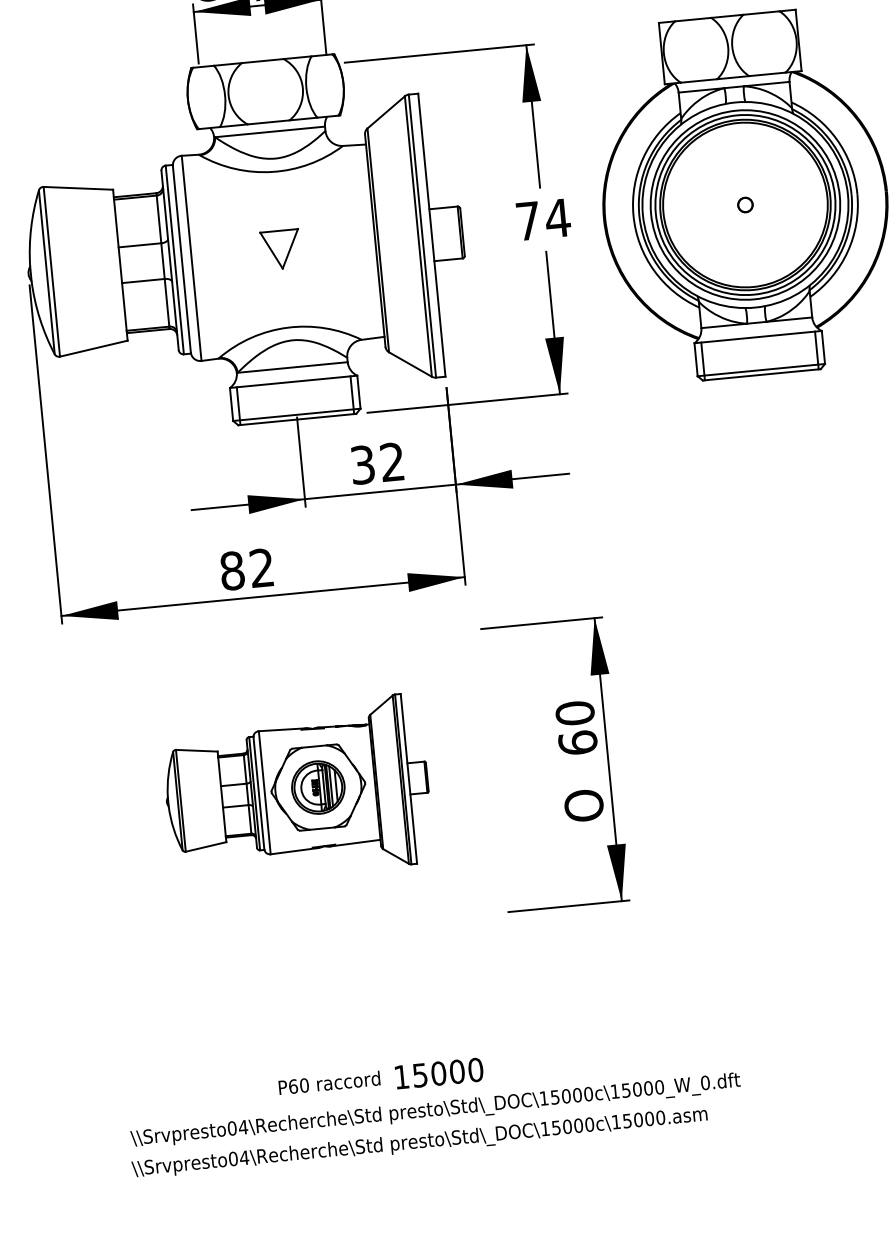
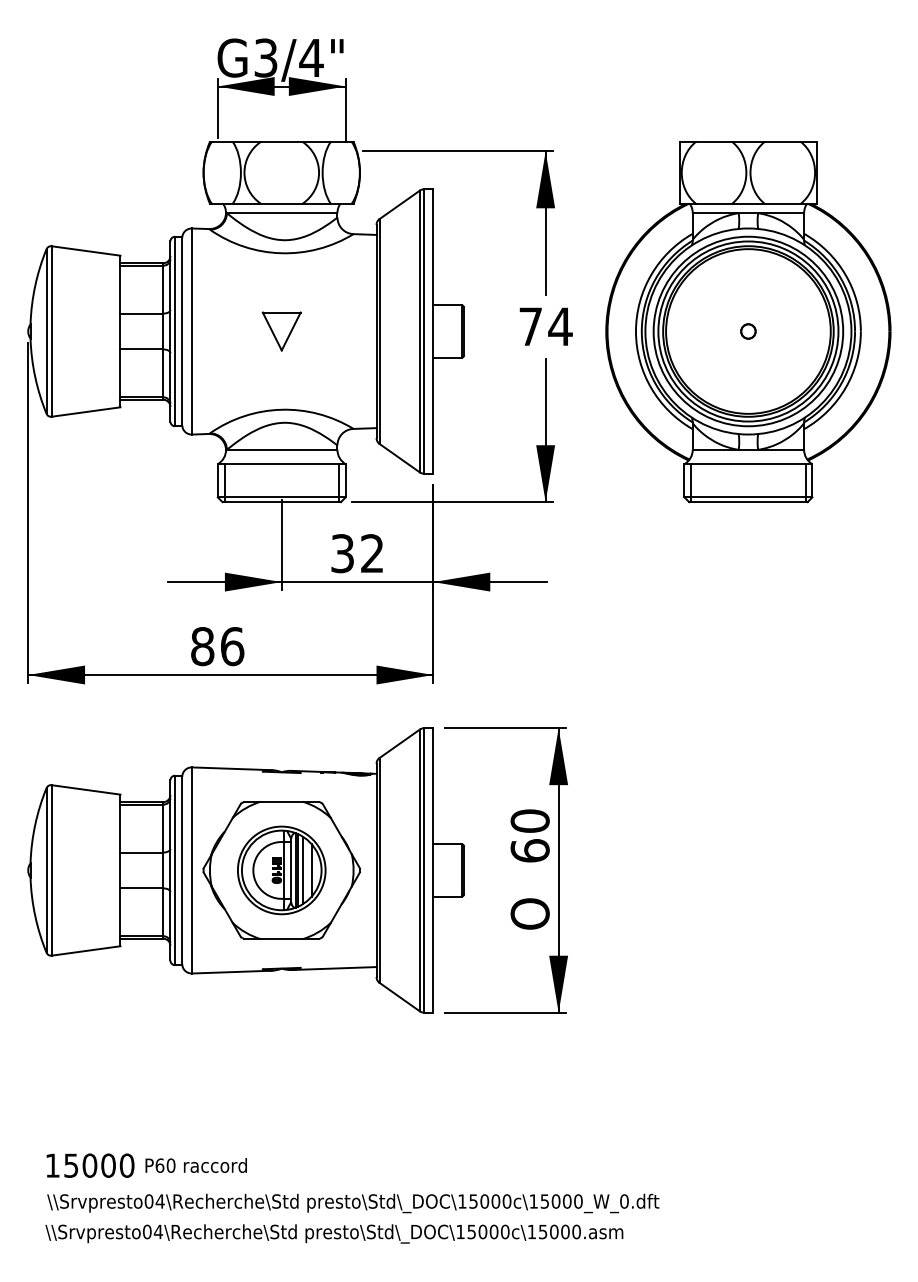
text: (262, 568) -> (232, 646), 82 -> 86
part: (296, 789) -> (245, 870), size x1.67
text: (439, 1073) -> (90, 1165), moved
text: (328, 1082) -> (195, 1165), moved

